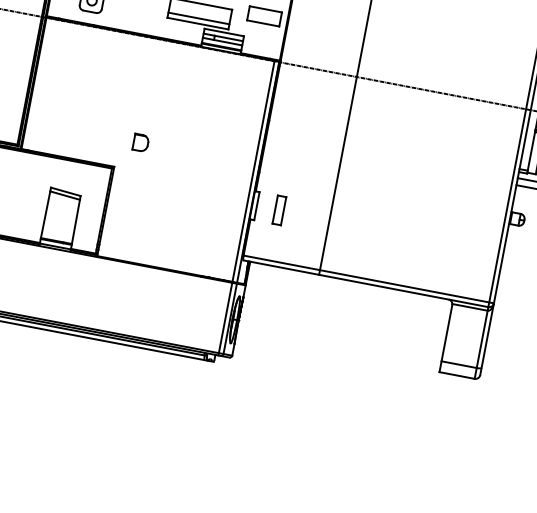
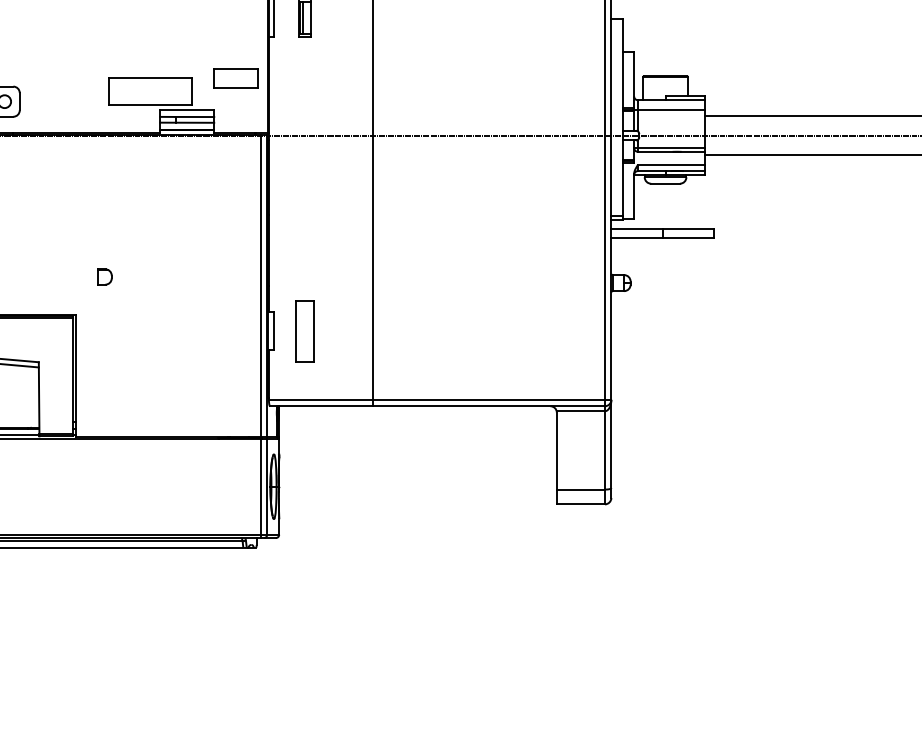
line: (198, 18) -> (149, 98), removed
part: (140, 142) -> (104, 276), size x0.7
part: (279, 209) -> (304, 330), size x1.6

